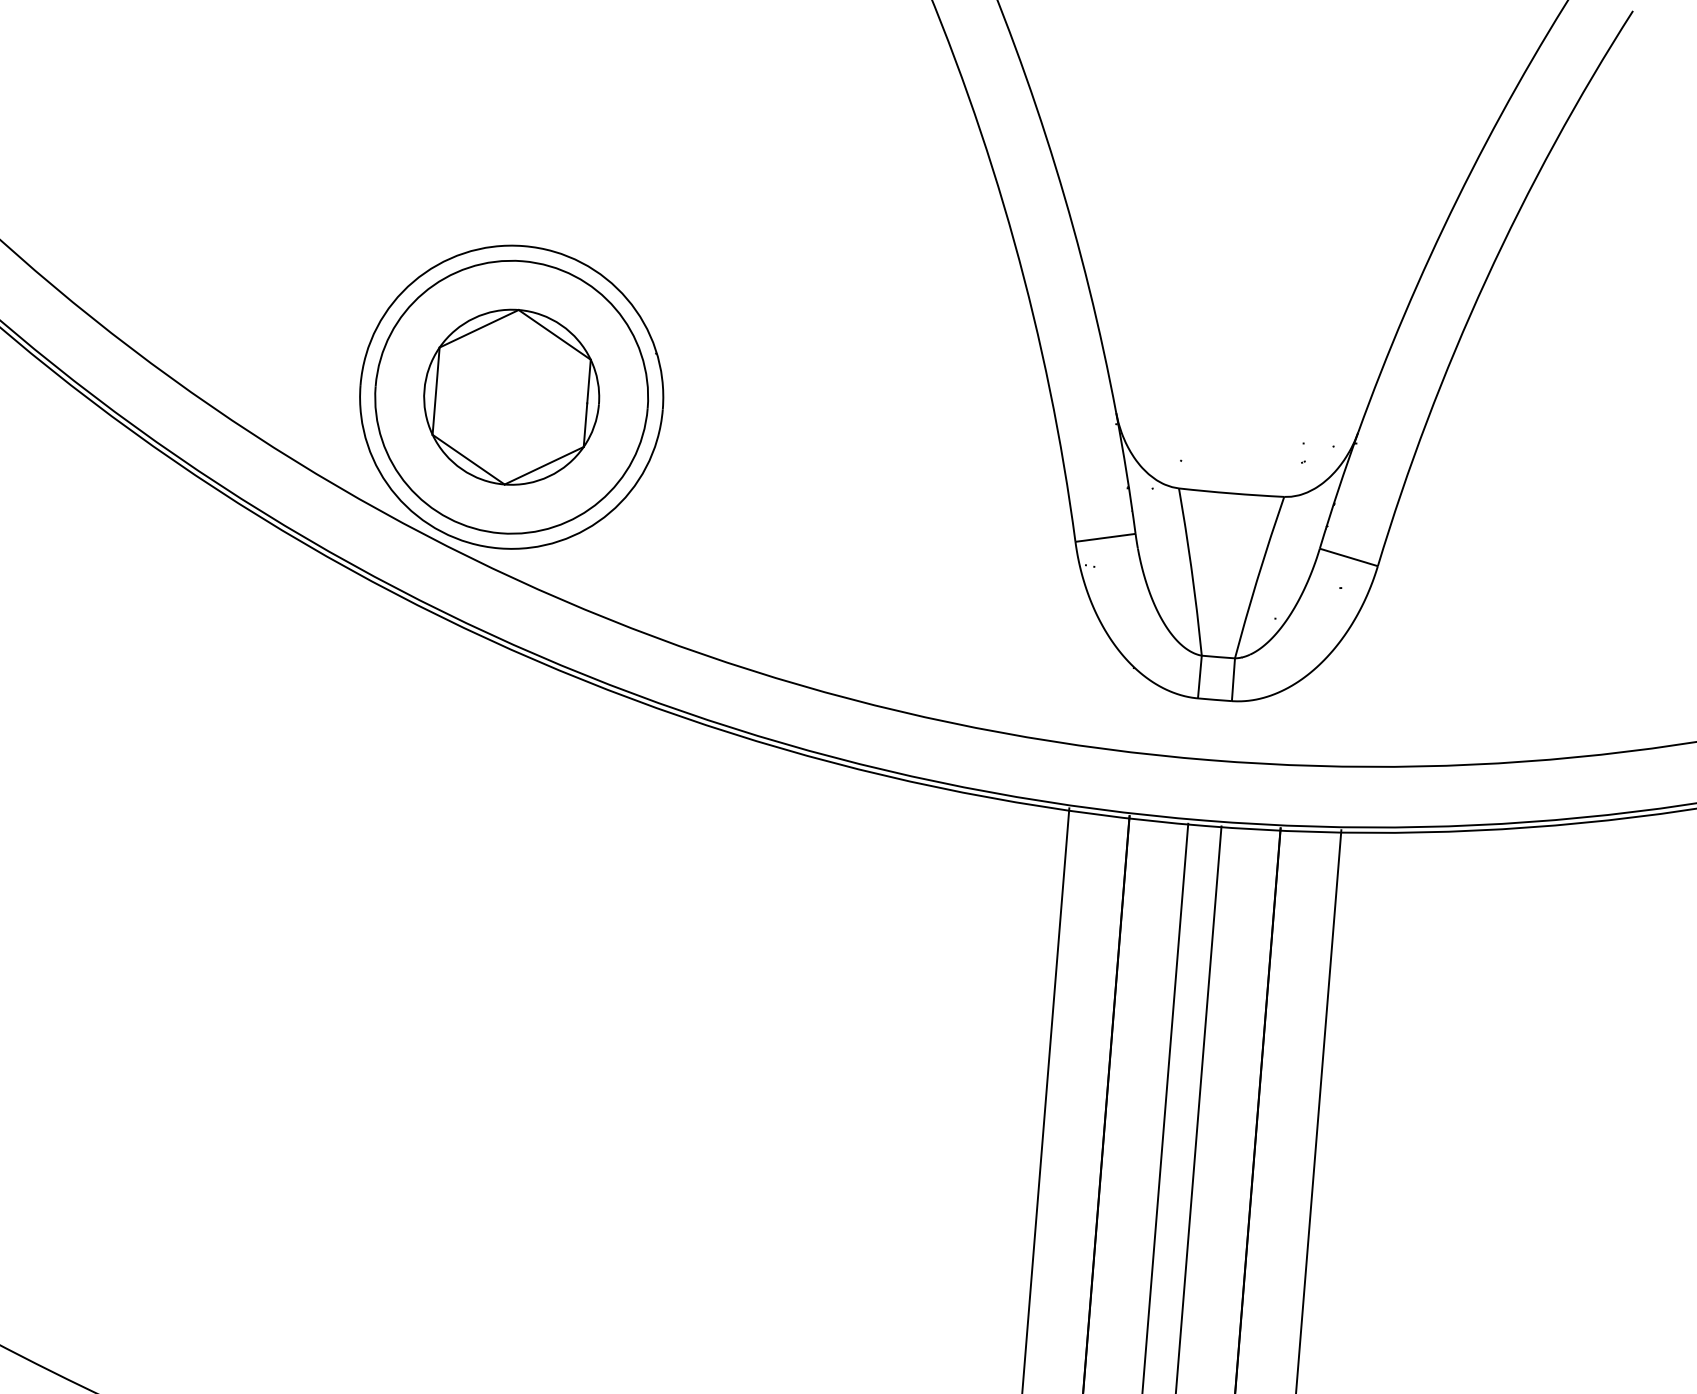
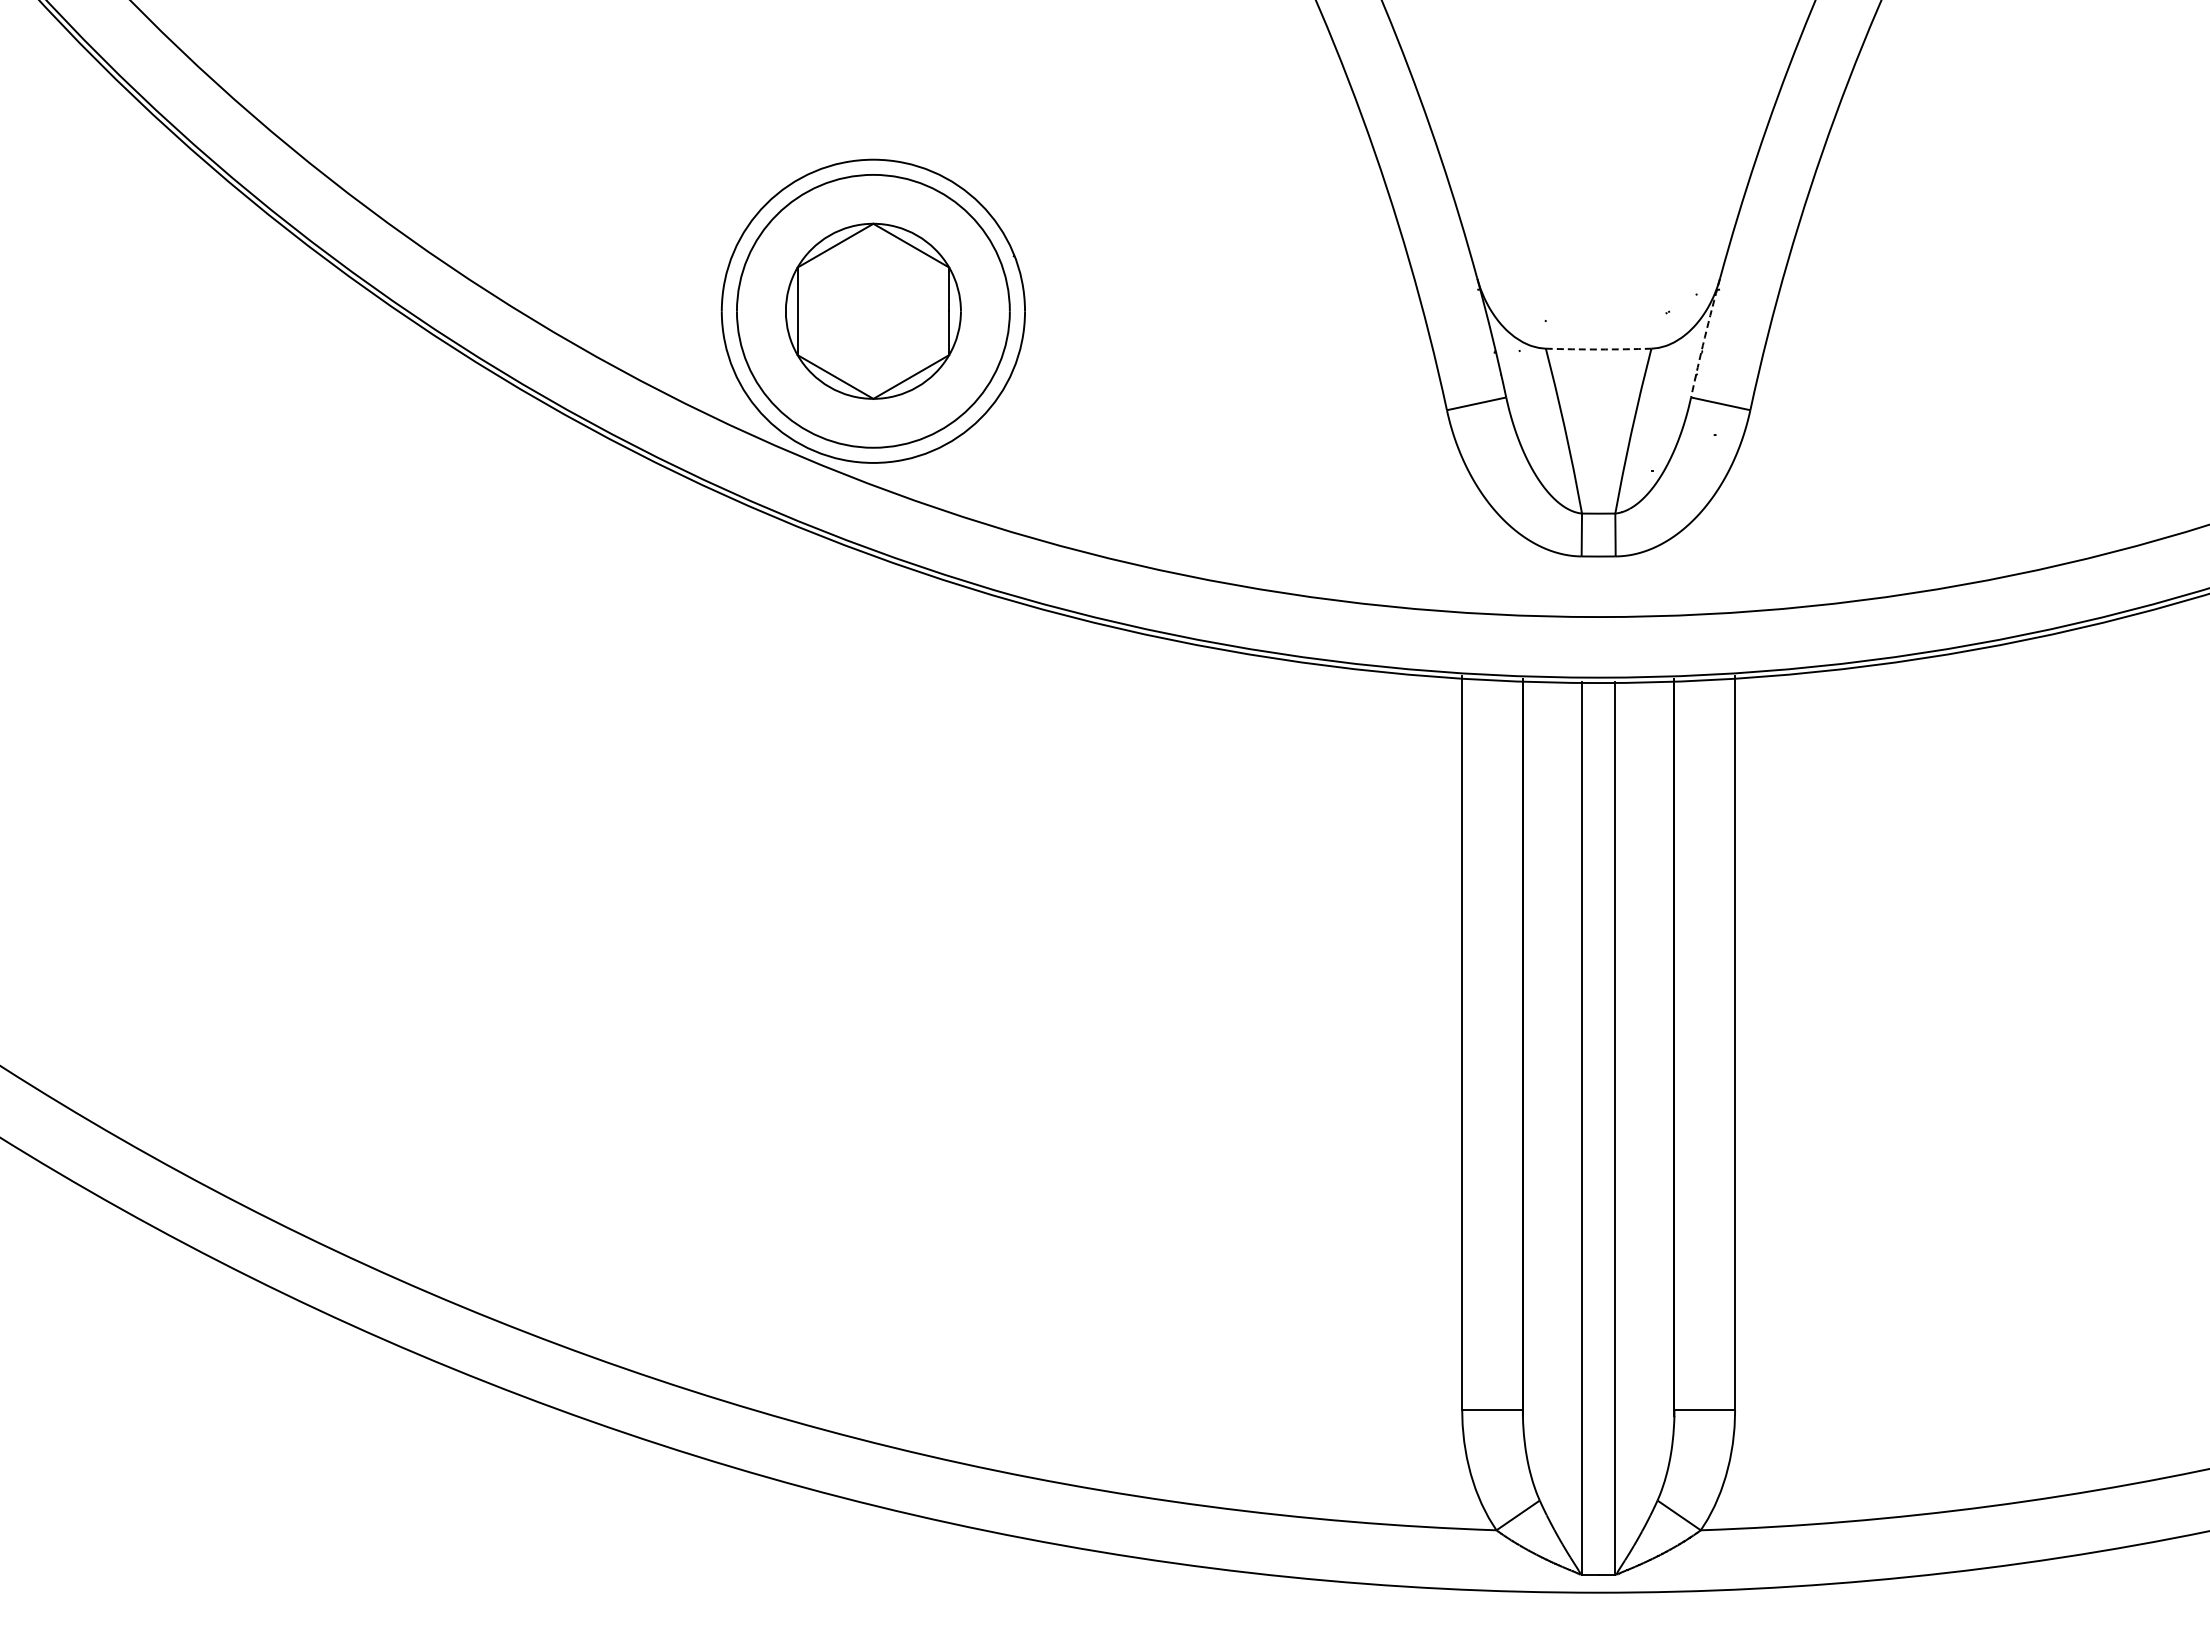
arc: (1338, 490) -> (1704, 337), solid -> dashed
arc: (1231, 493) -> (1598, 349), solid -> dashed

